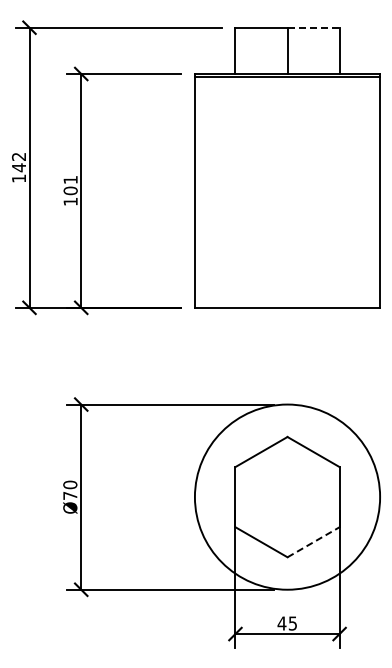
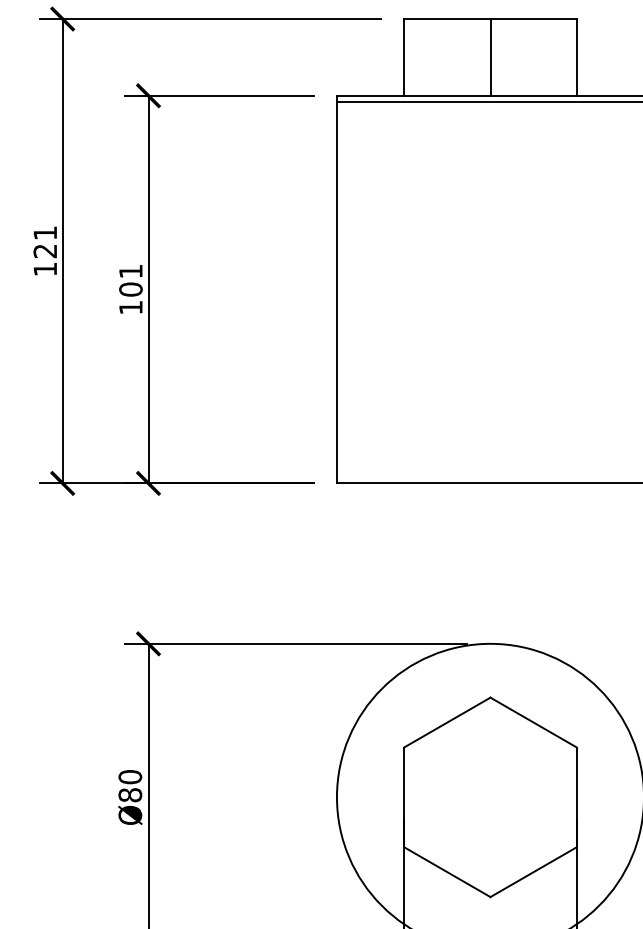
line: (314, 27) -> (535, 18), dashed -> solid
text: (18, 162) -> (44, 242), 142 -> 121
text: (70, 495) -> (130, 794), Ø70 -> Ø80
line: (314, 542) -> (535, 872), dashed -> solid

